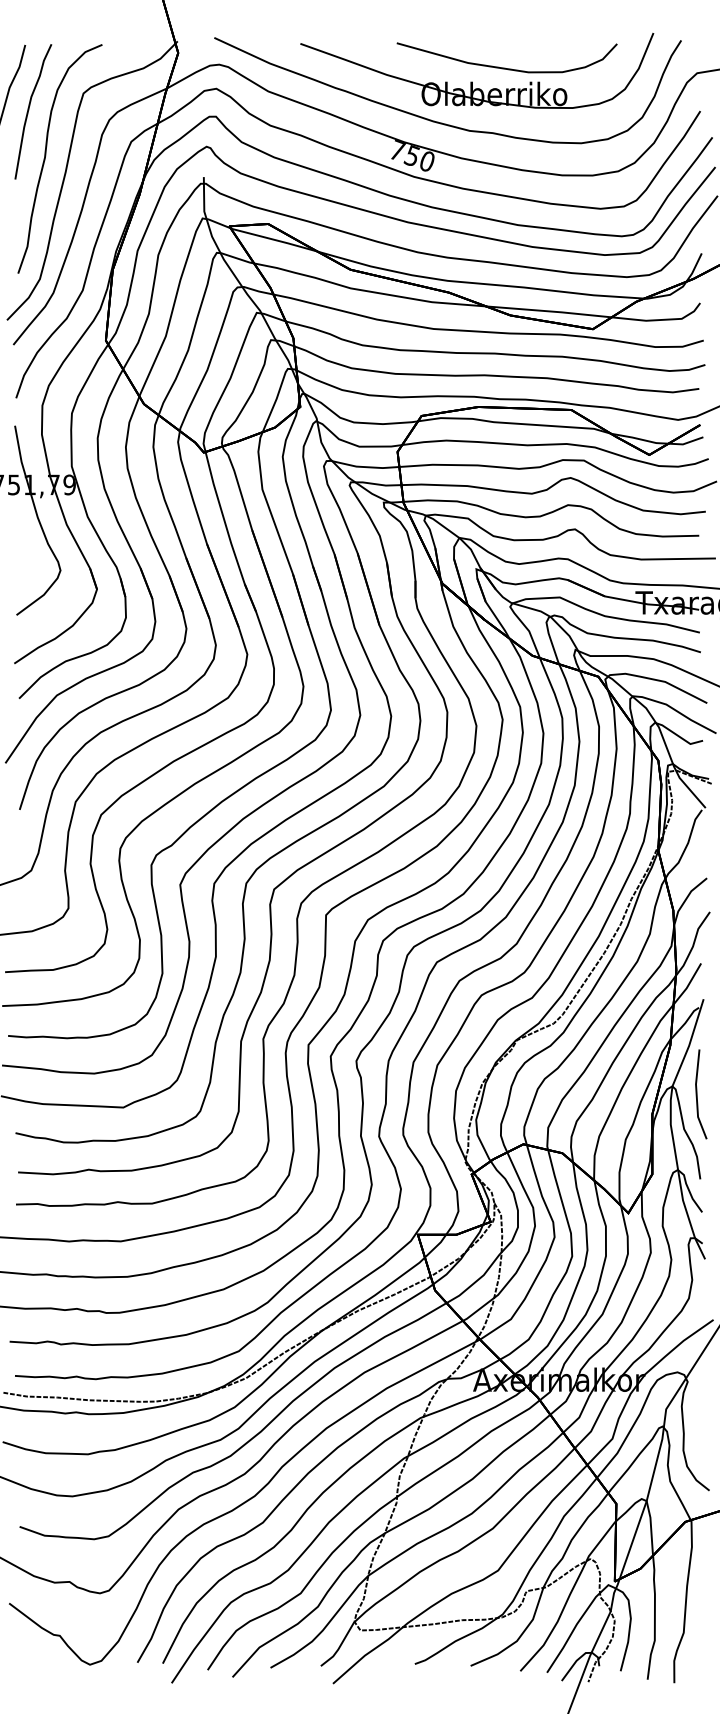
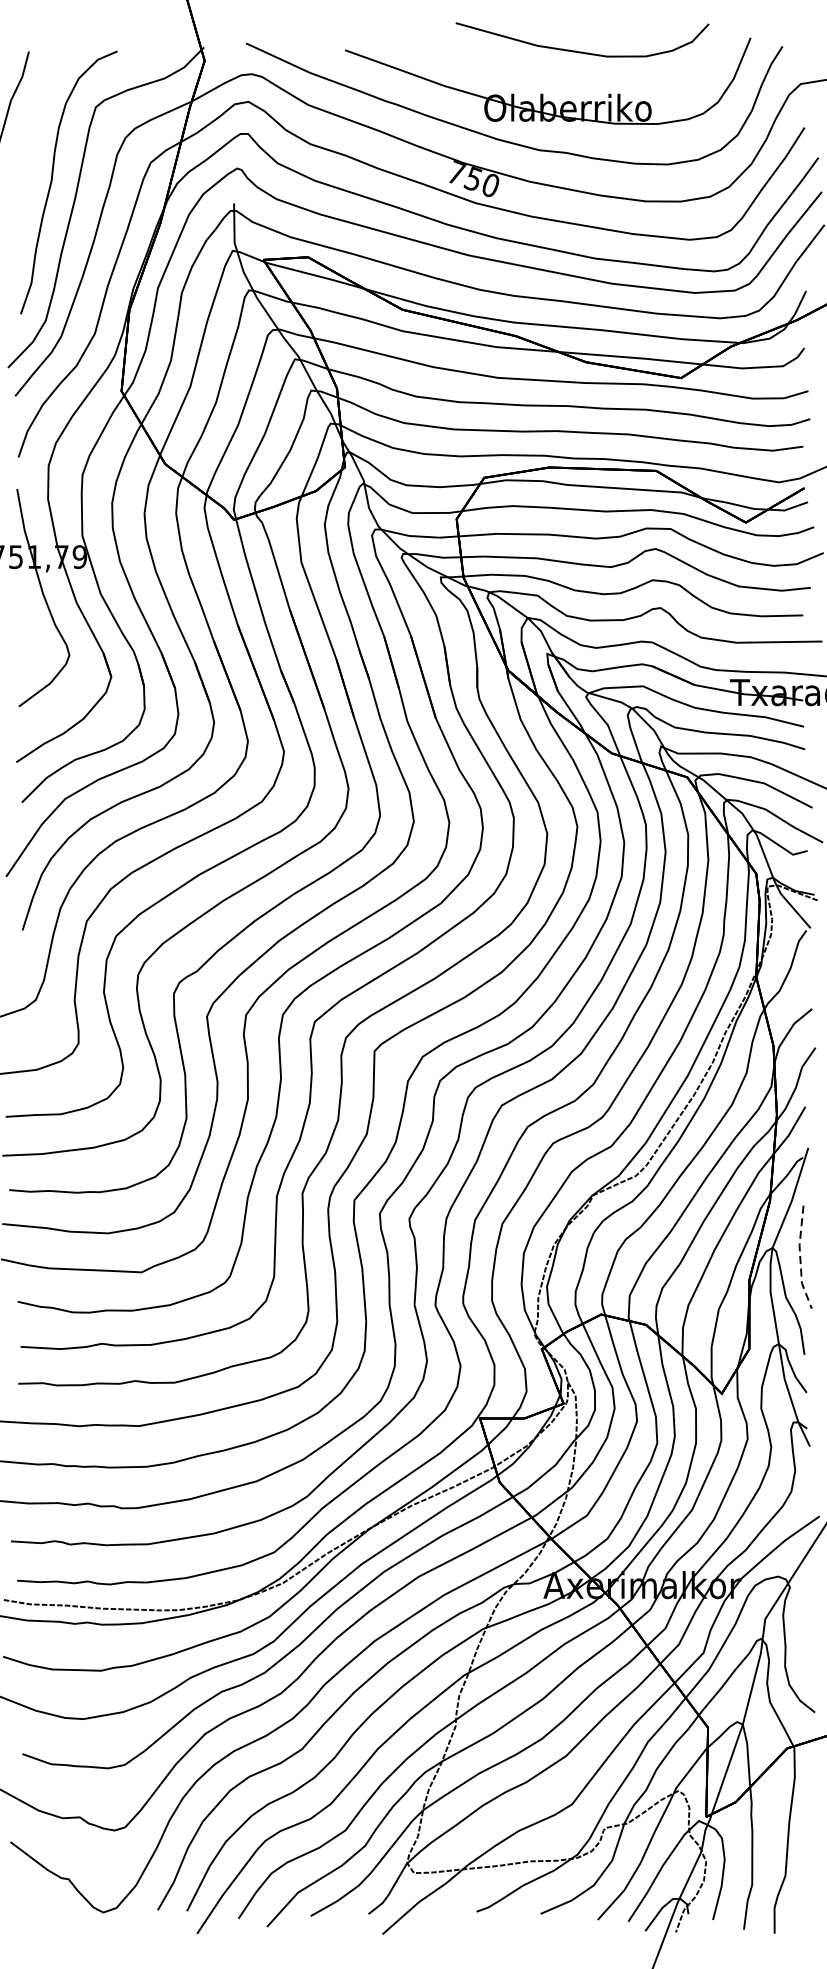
curve: (505, 67) -> (580, 51), moved
curve: (29, 110) -> (33, 126), removed
line: (696, 1095) -> (800, 1258), solid -> dashed

